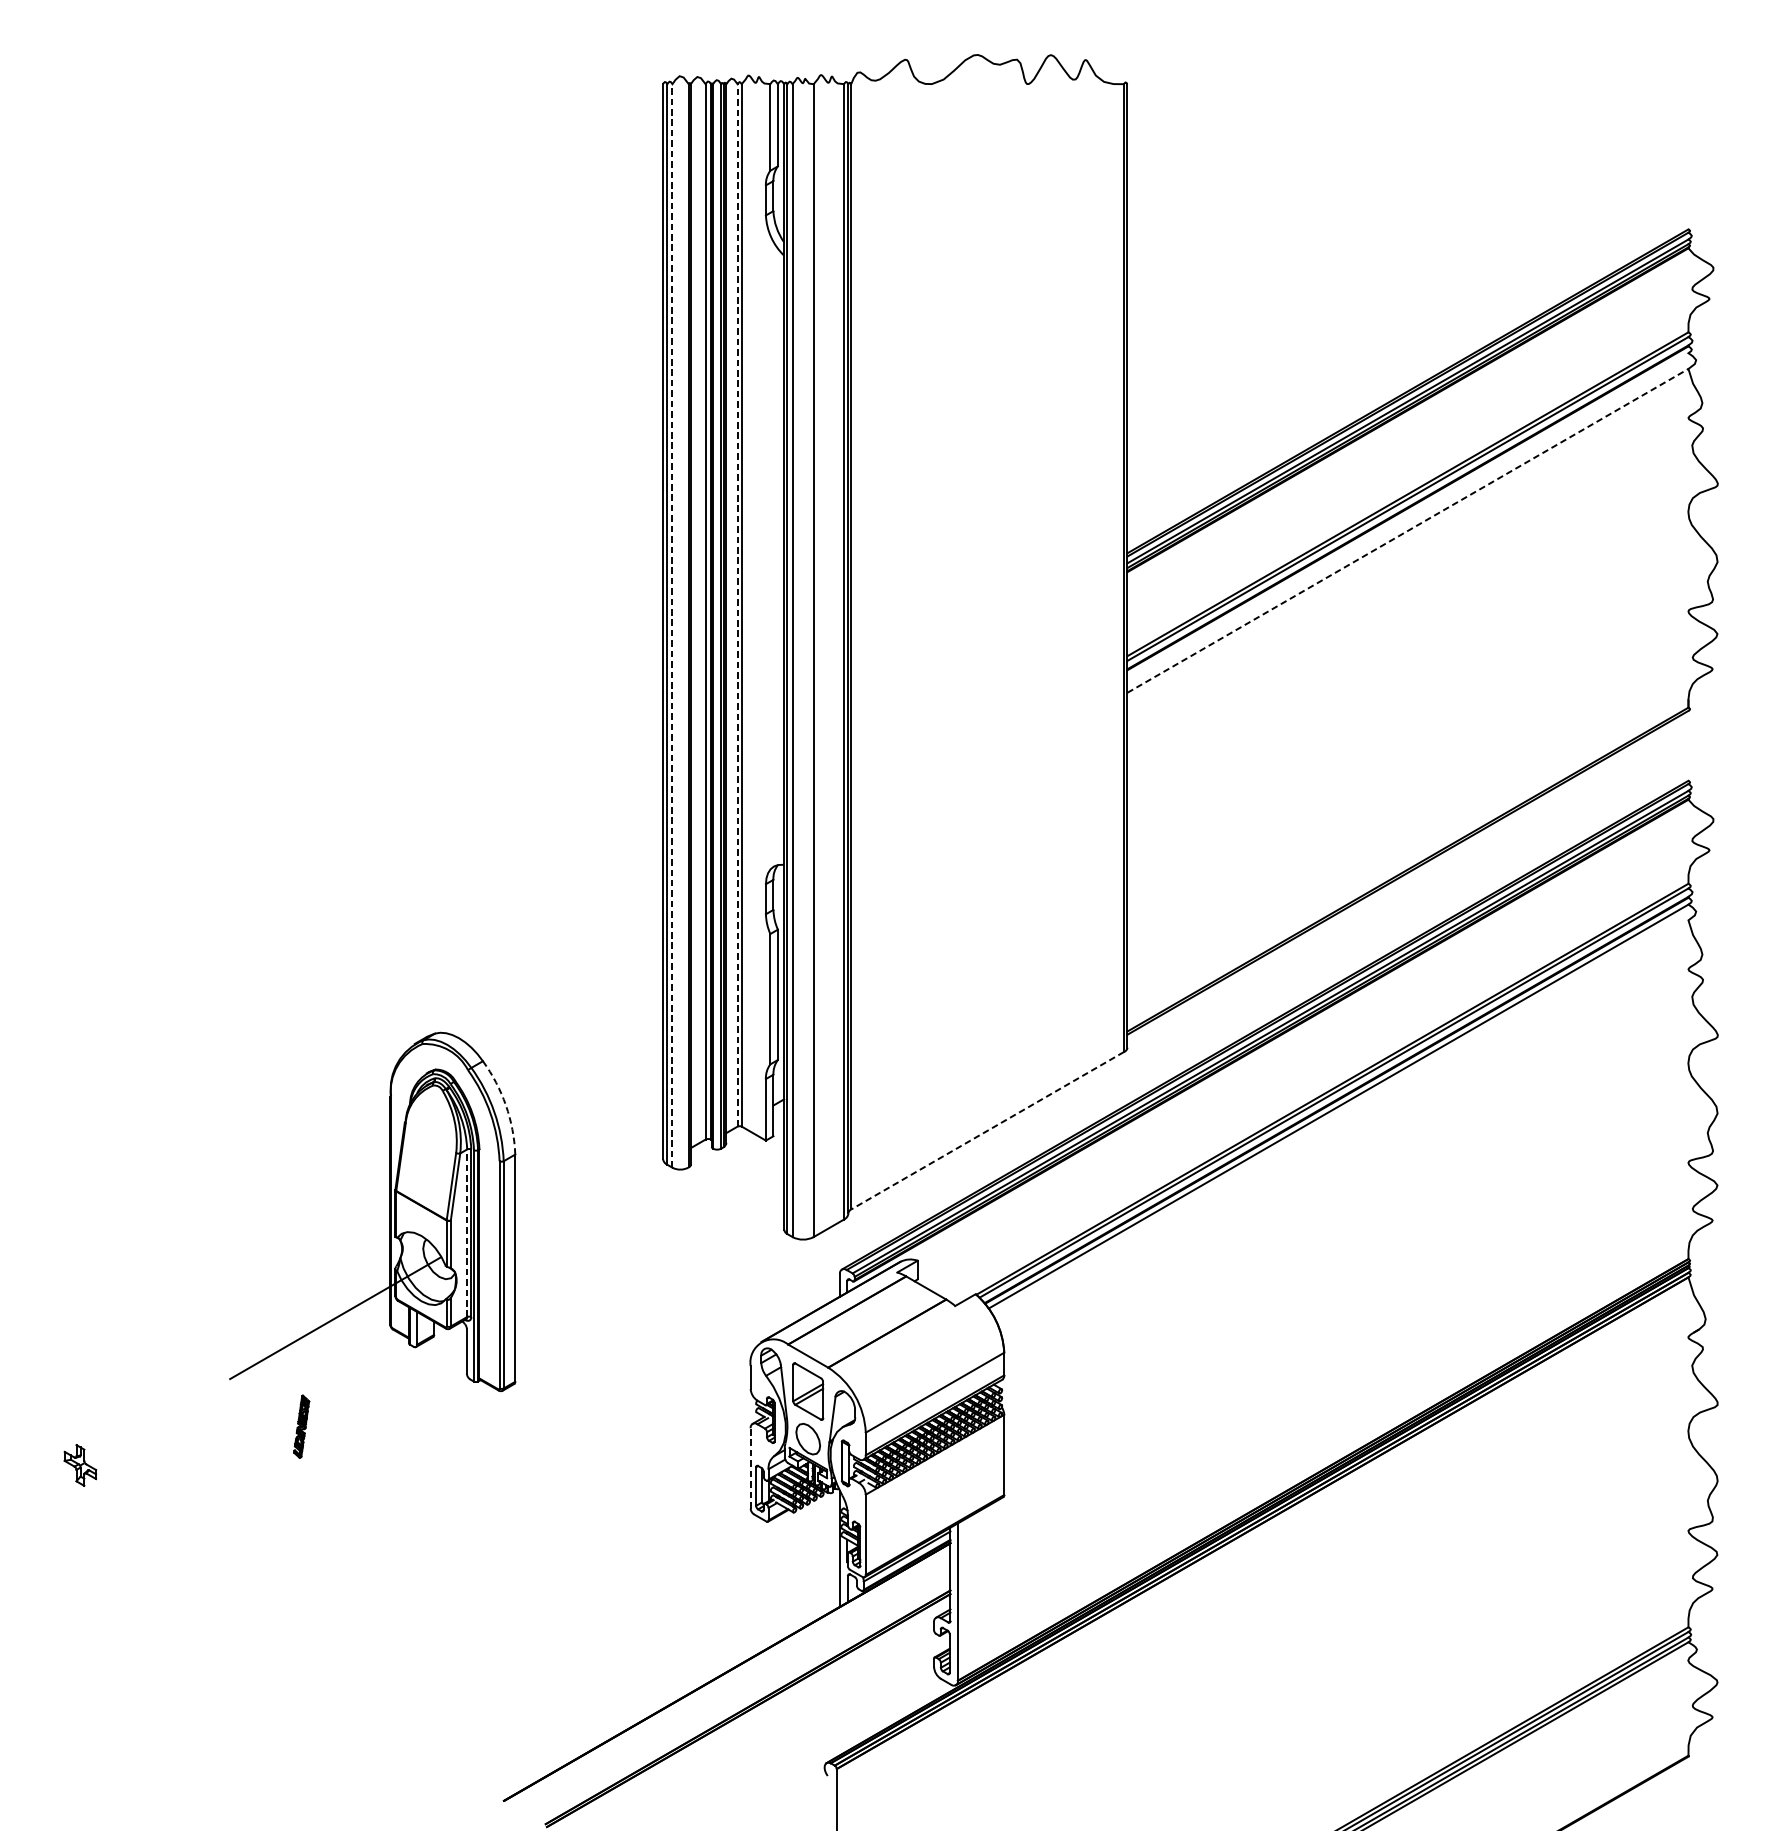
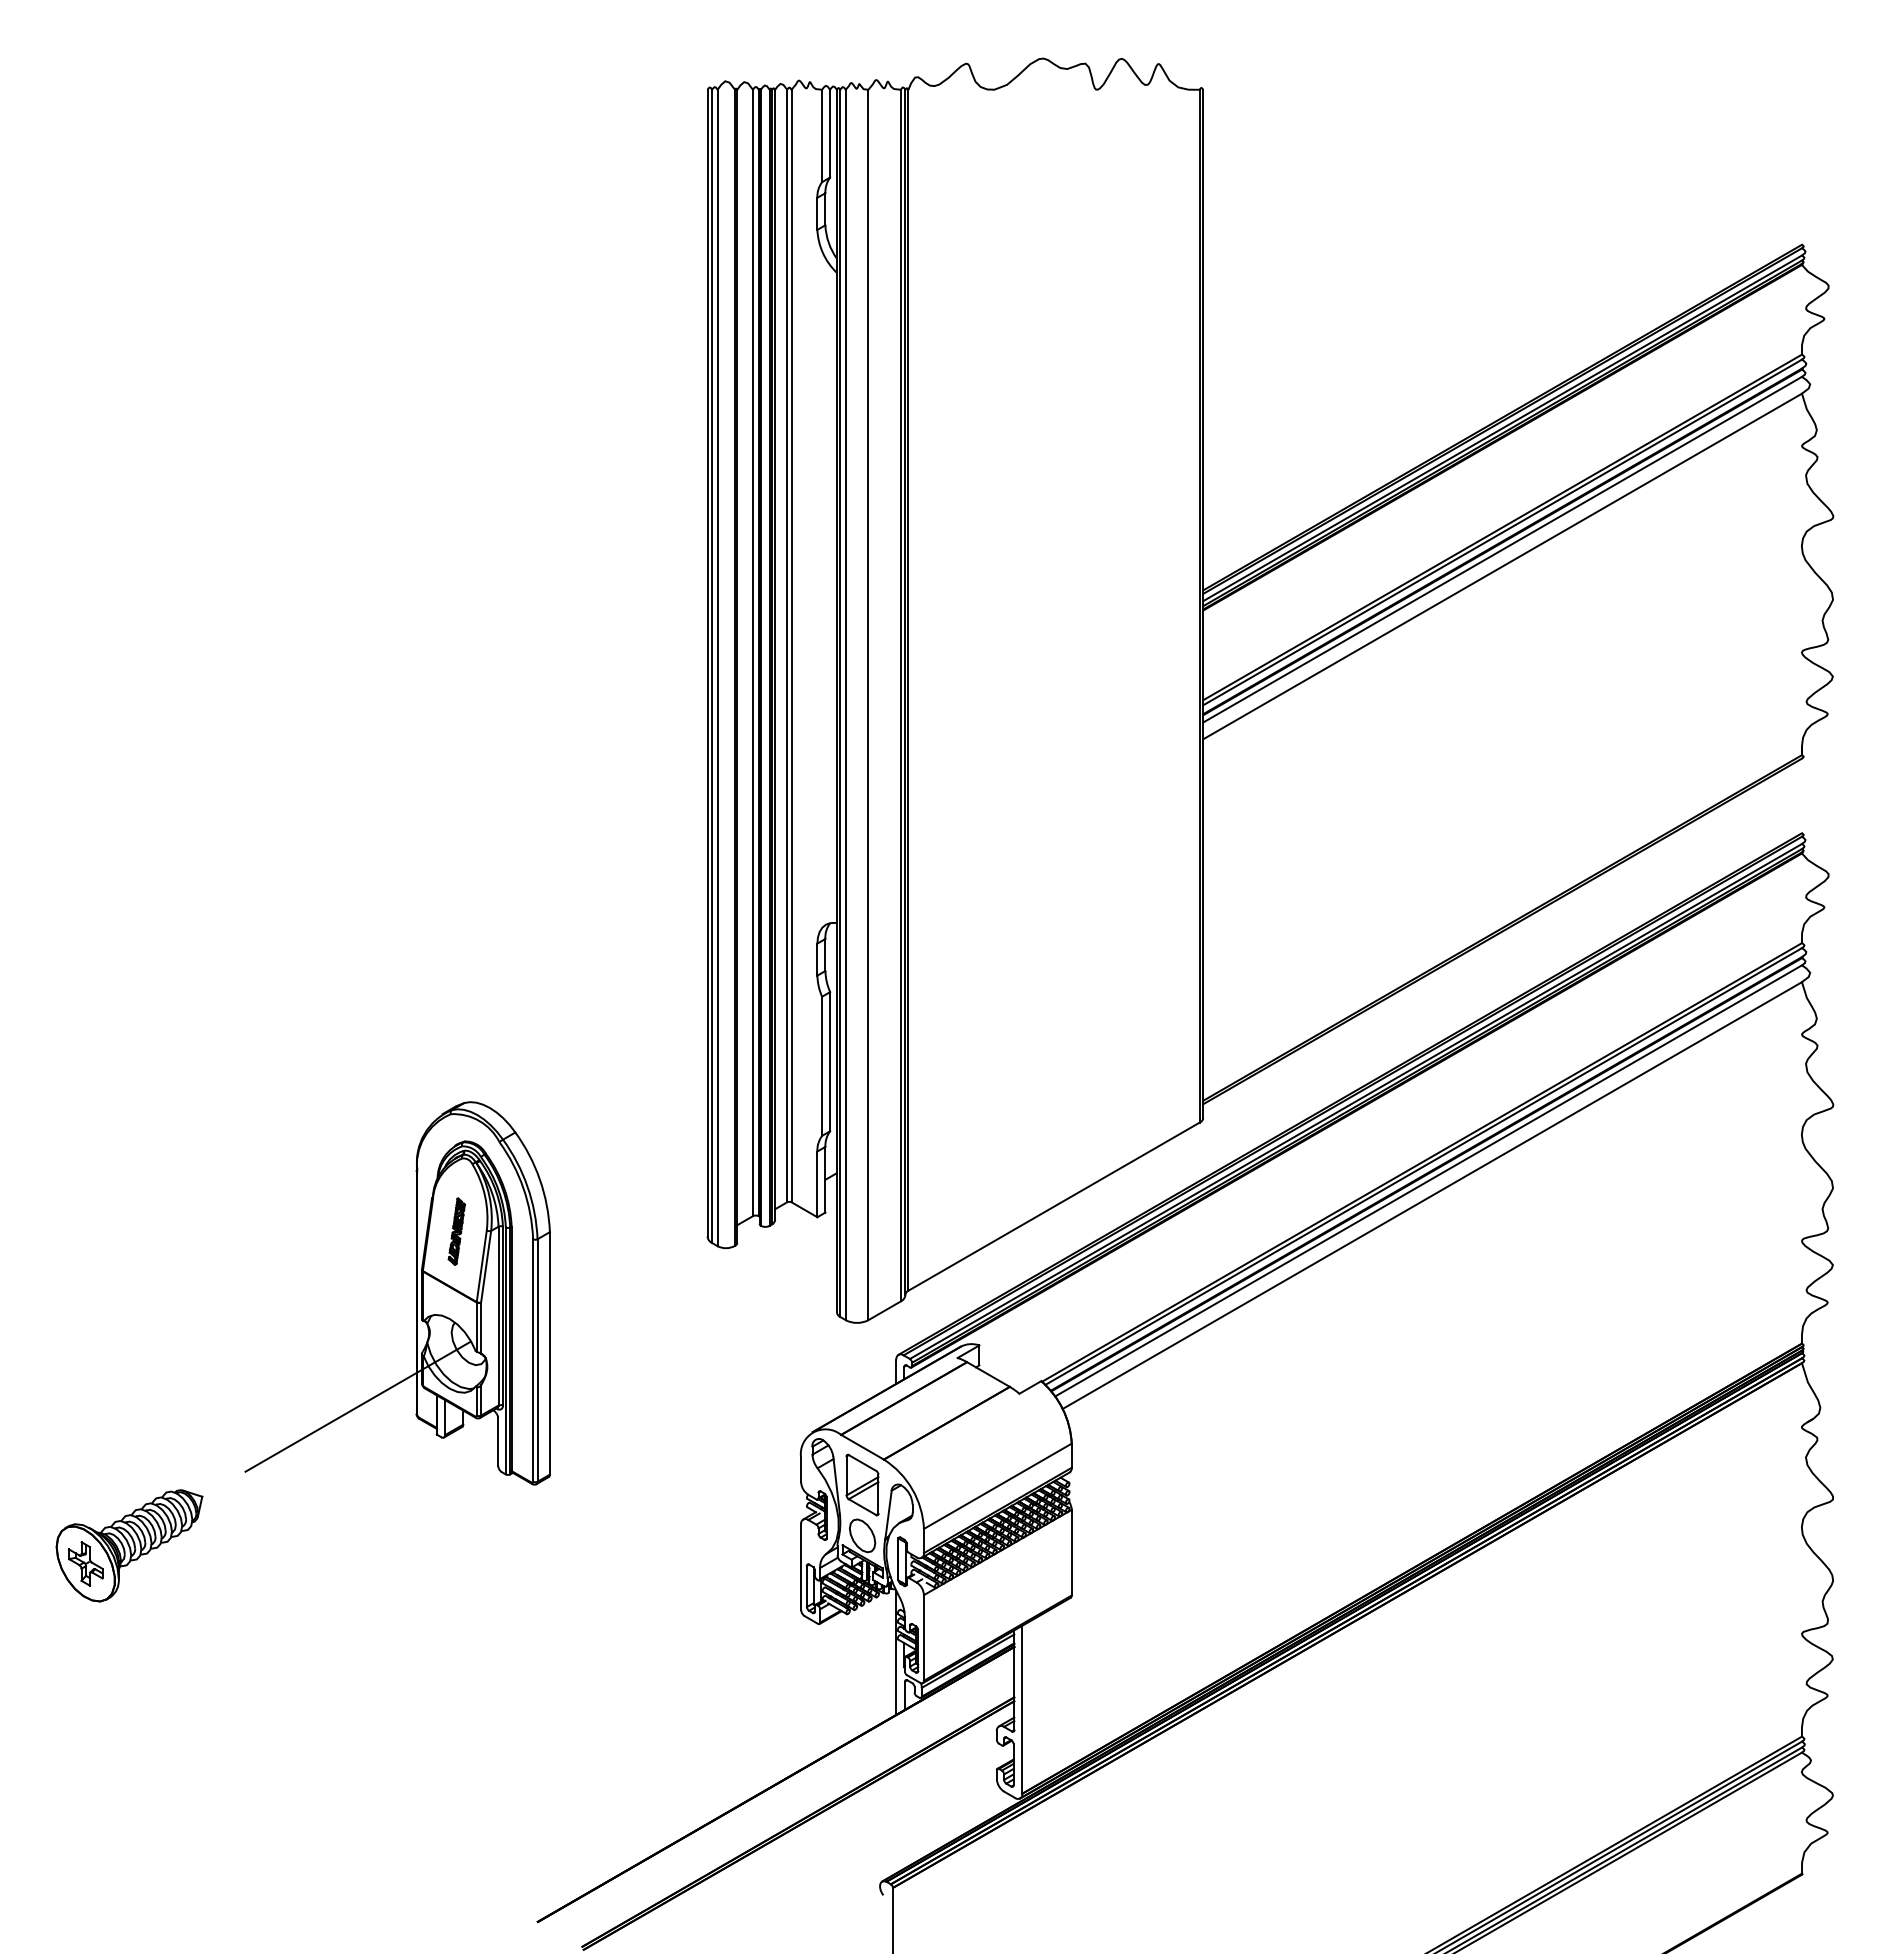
line: (1407, 514) -> (1502, 549), added
line: (1407, 530) -> (1502, 566), dashed -> solid
line: (737, 604) -> (787, 645), dashed -> solid
line: (672, 625) -> (717, 667), dashed -> solid
arc: (505, 1105) -> (539, 1179), dashed -> solid
line: (1341, 1120) -> (1431, 1195), added
line: (987, 1130) -> (1053, 1206), dashed -> solid
line: (467, 1232) -> (498, 1315), dashed -> solid
part: (301, 1426) -> (456, 1231), moved
part: (121, 1448) -> (129, 1545), added
line: (751, 1468) -> (801, 1567), dashed -> solid

